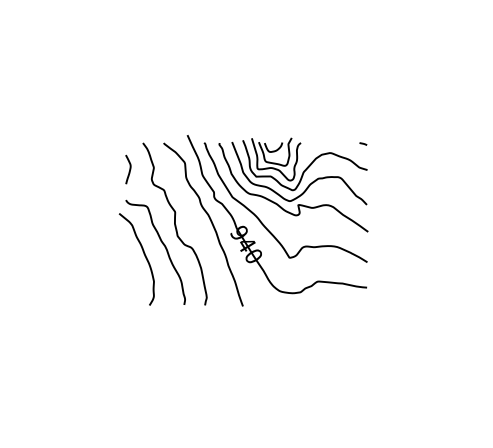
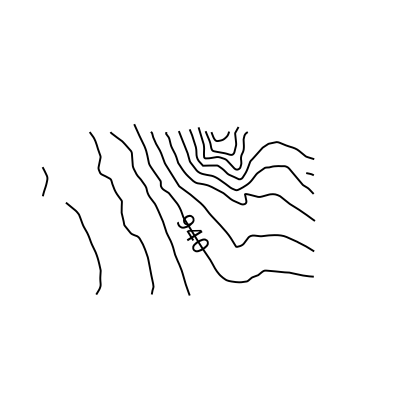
curve: (363, 143) -> (310, 173), moved
curve: (129, 169) -> (46, 181), moved
curve: (164, 247) -> (111, 236), removed

